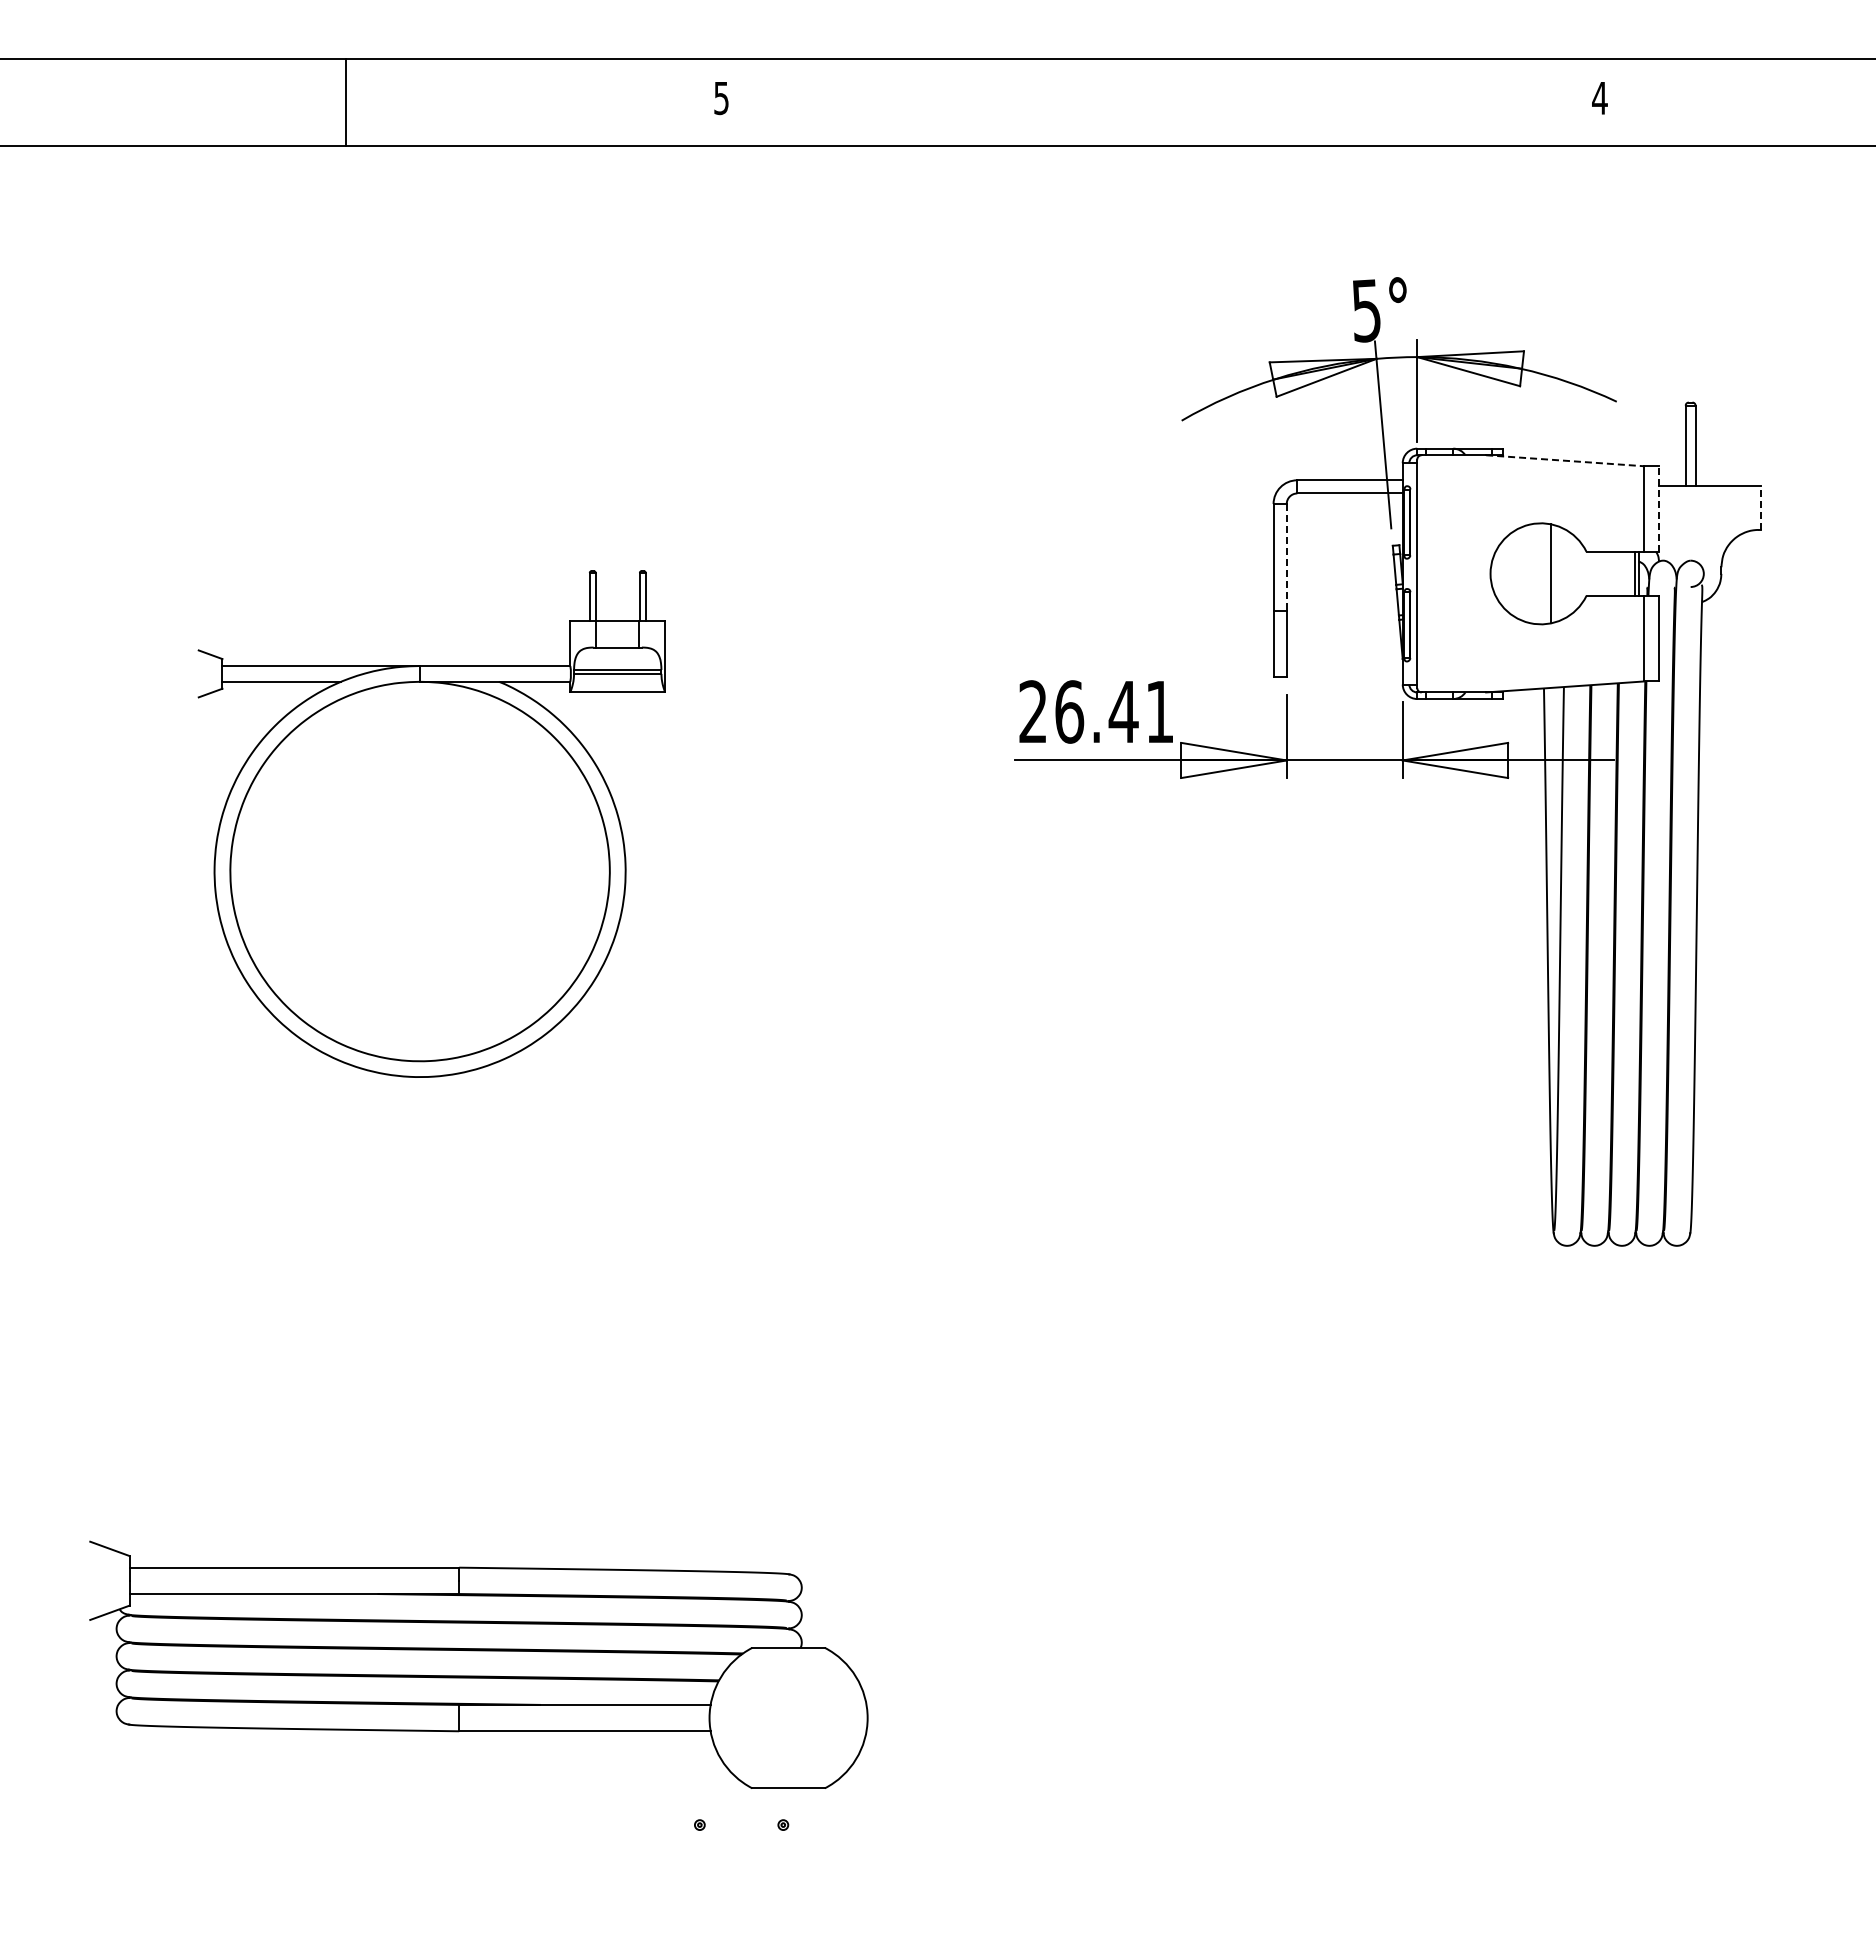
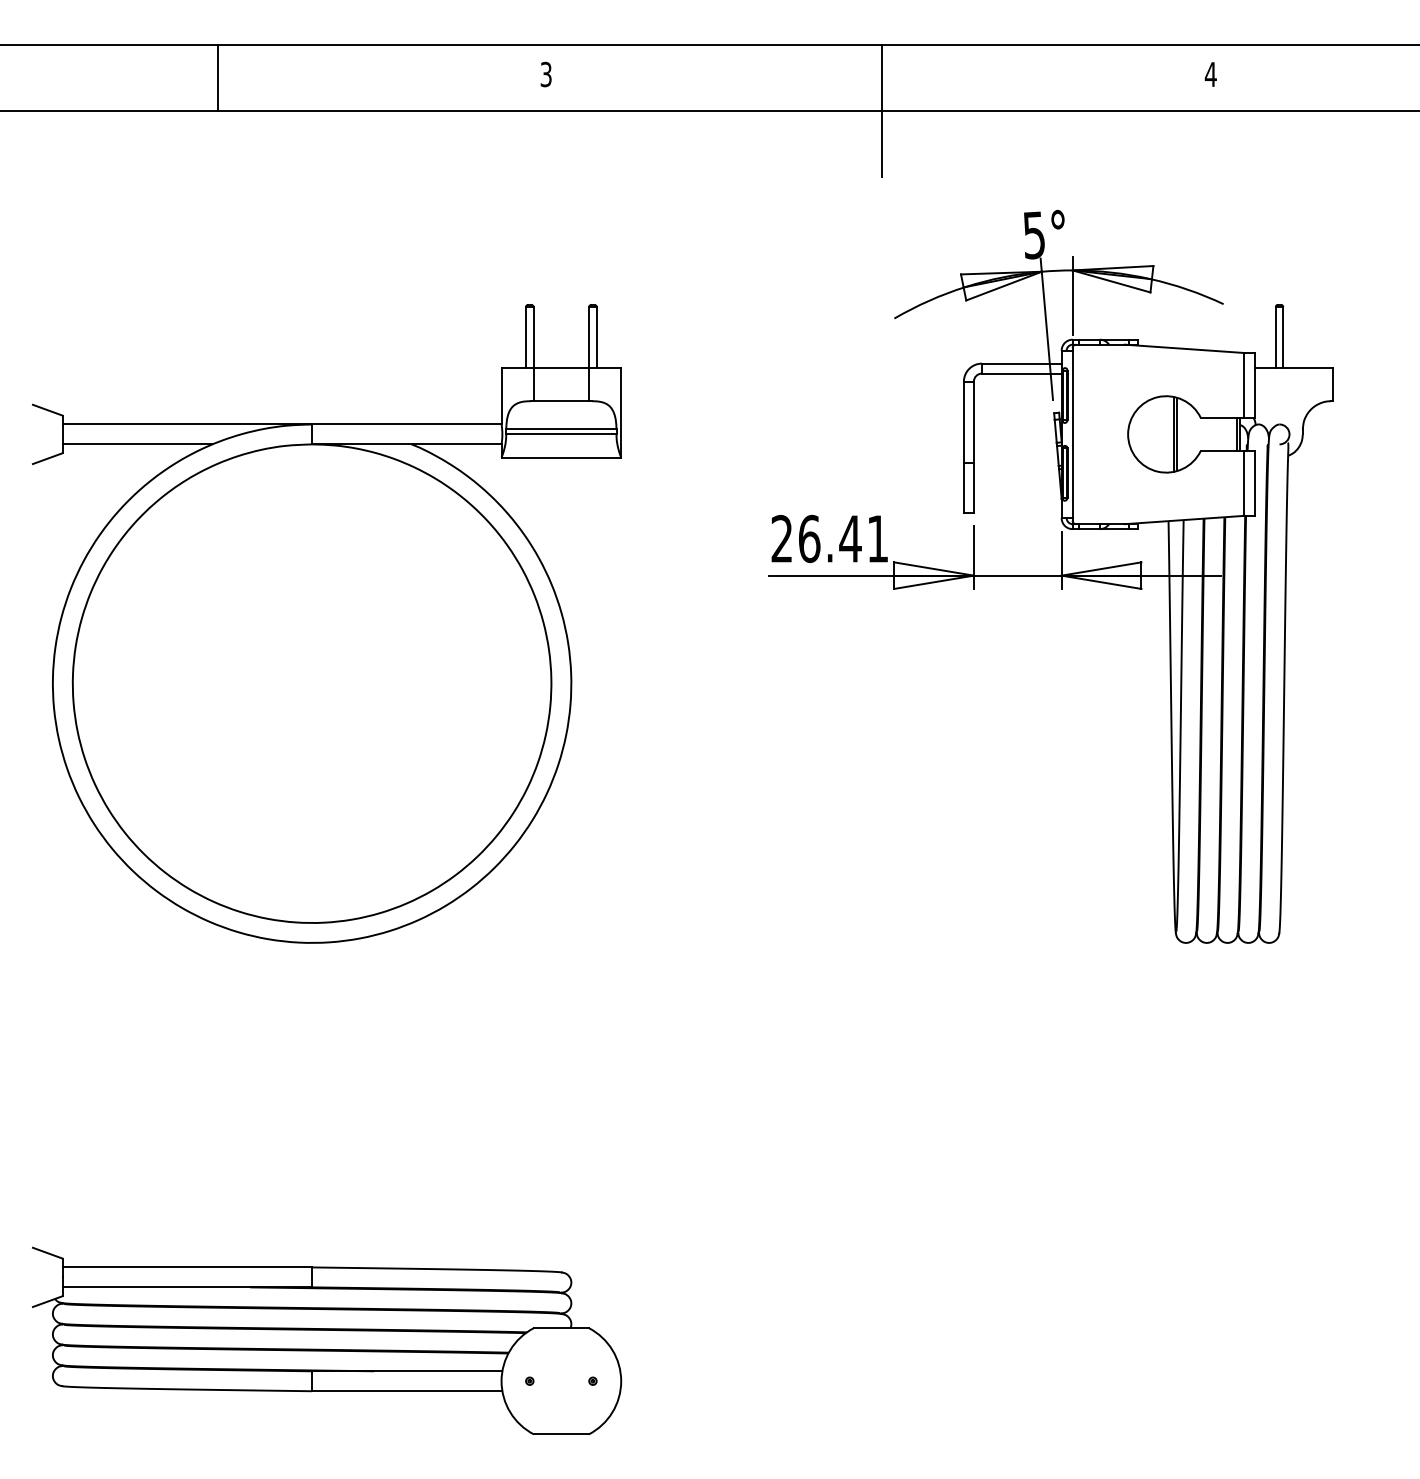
text: (721, 97) -> (546, 73), 5 -> 3
line: (346, 102) -> (217, 77), moved
line: (1165, 146) -> (882, 111), added
line: (1565, 460) -> (1184, 348), dashed -> solid
line: (1760, 507) -> (1332, 384), dashed -> solid
line: (1658, 509) -> (1255, 385), dashed -> solid
line: (1286, 557) -> (973, 422), dashed -> solid
line: (1555, 573) -> (1177, 434), added
part: (431, 823) -> (326, 623), size x1.67
part: (478, 1664) -> (326, 1340), moved

